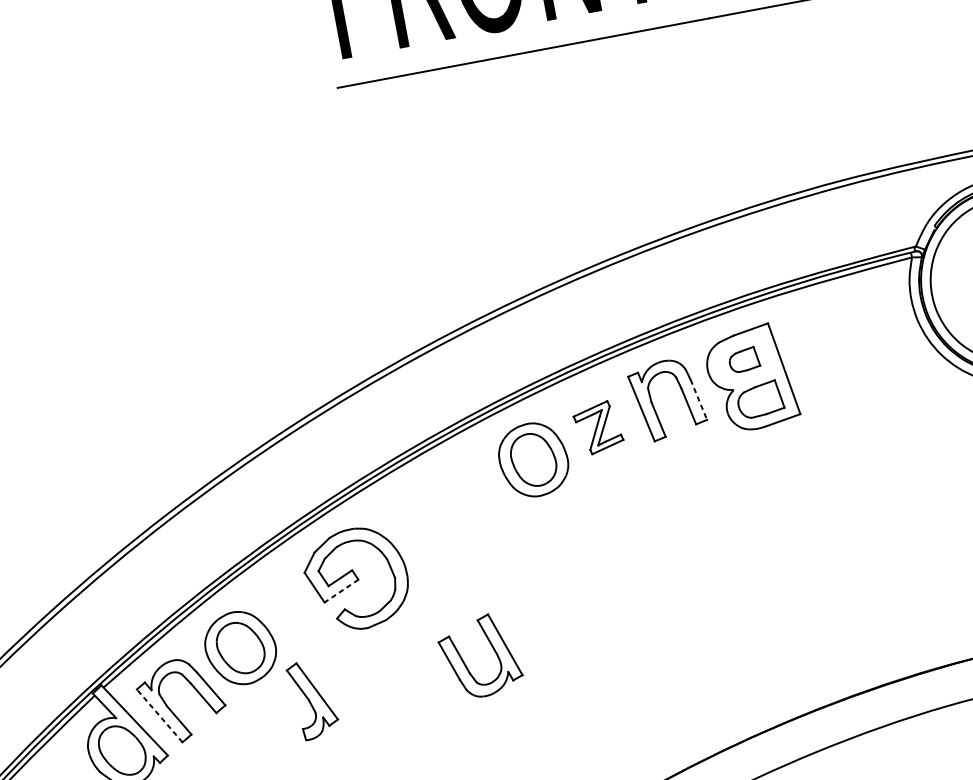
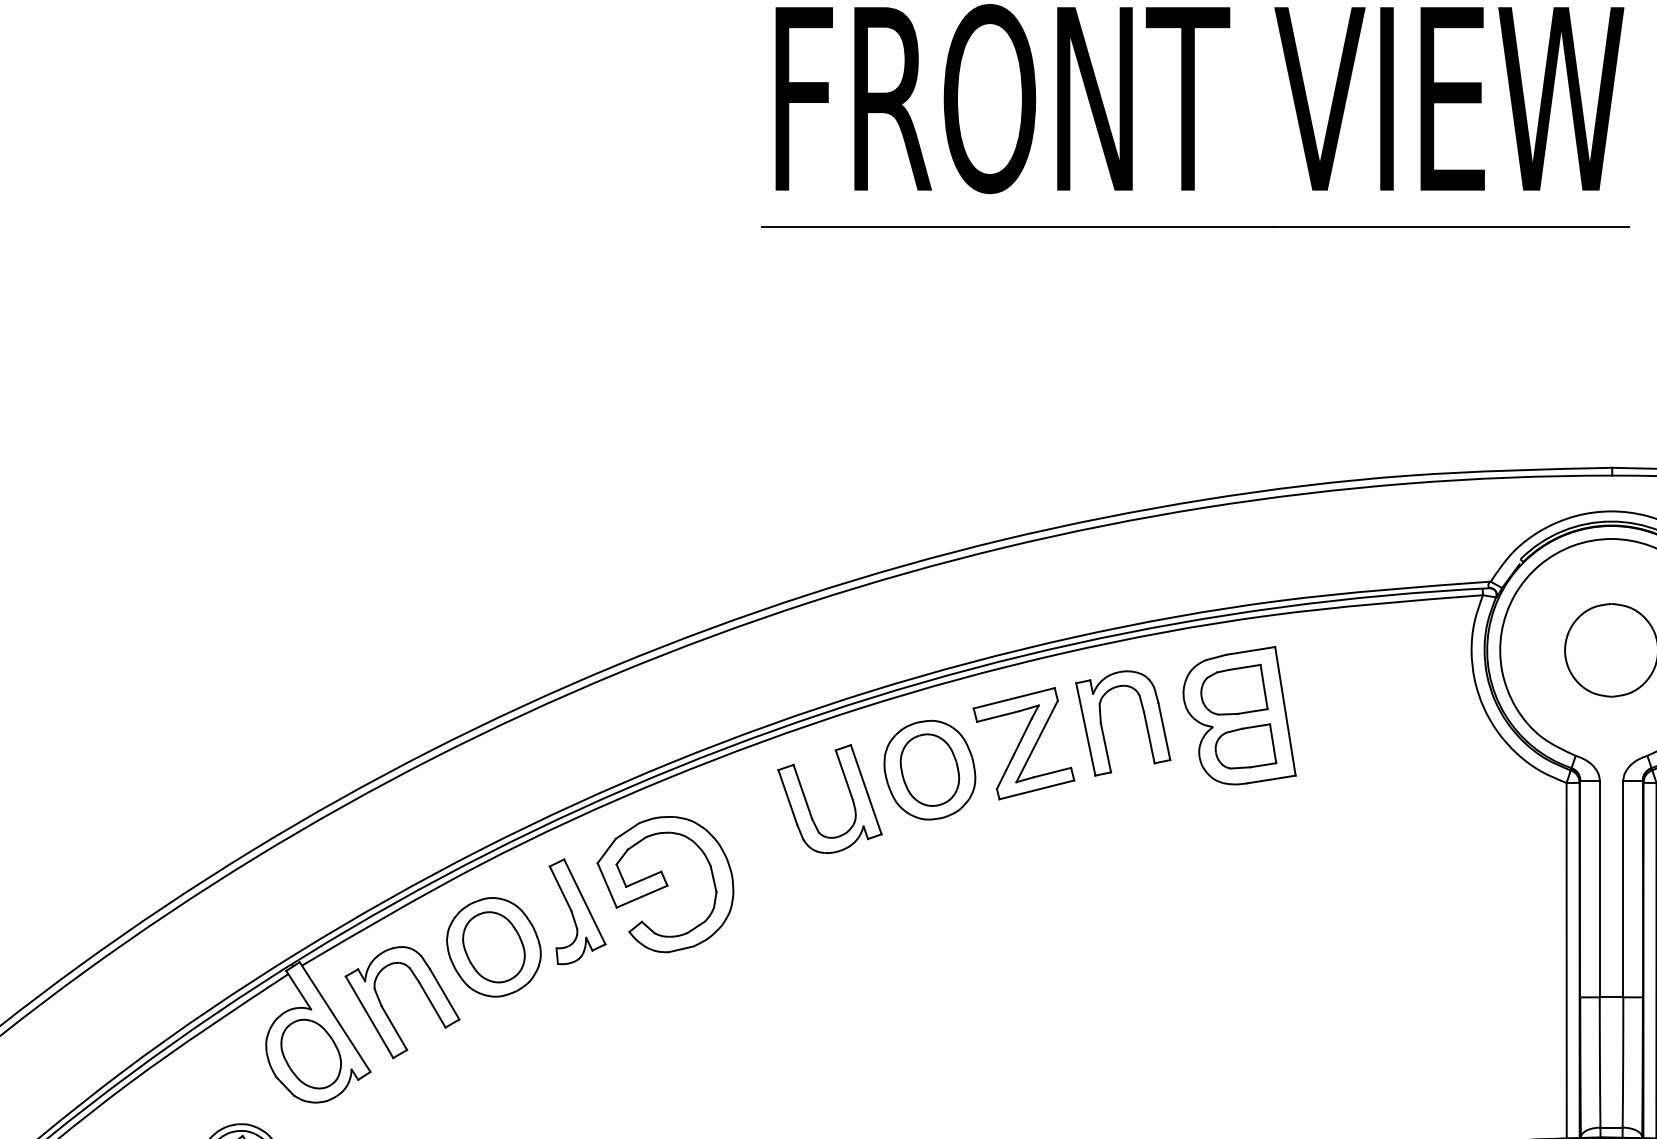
part: (744, 359) -> (1234, 689), size x1.67
line: (698, 399) -> (1164, 731), dashed -> solid
part: (598, 427) -> (1023, 743), size x1.67
line: (341, 590) -> (642, 896), dashed -> solid
part: (492, 647) -> (848, 790), moved
part: (313, 699) -> (577, 911), moved
line: (159, 715) -> (369, 1016), dashed -> solid

